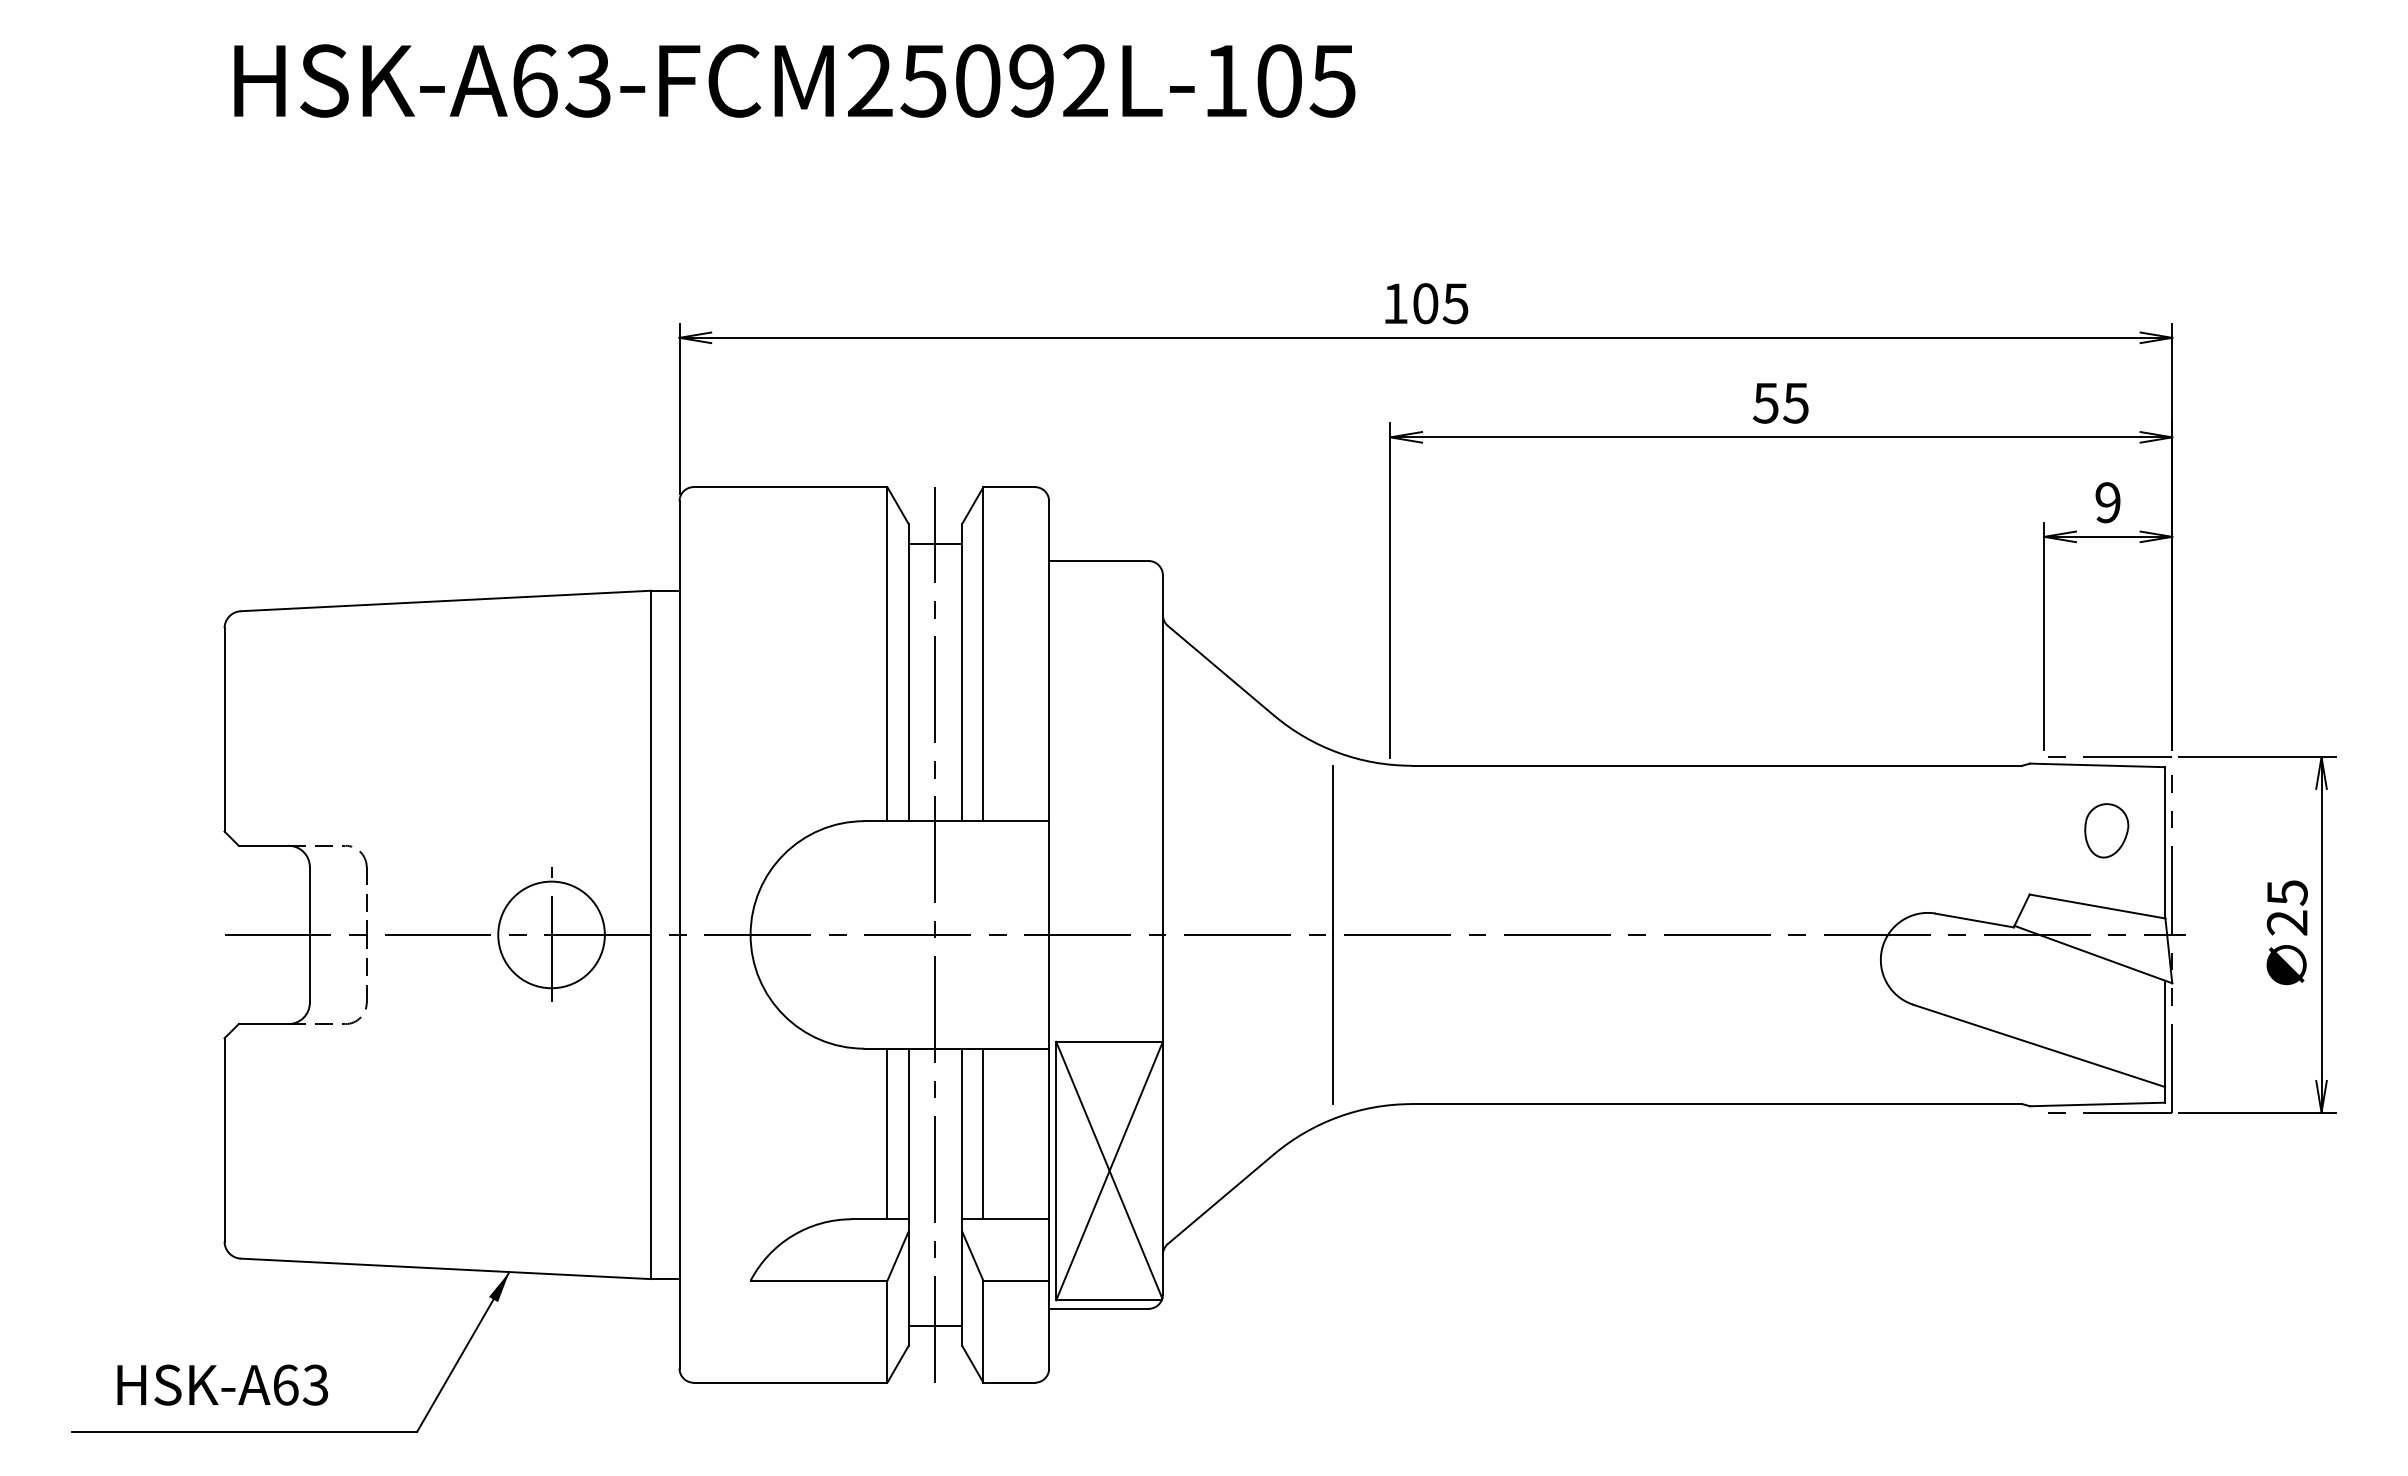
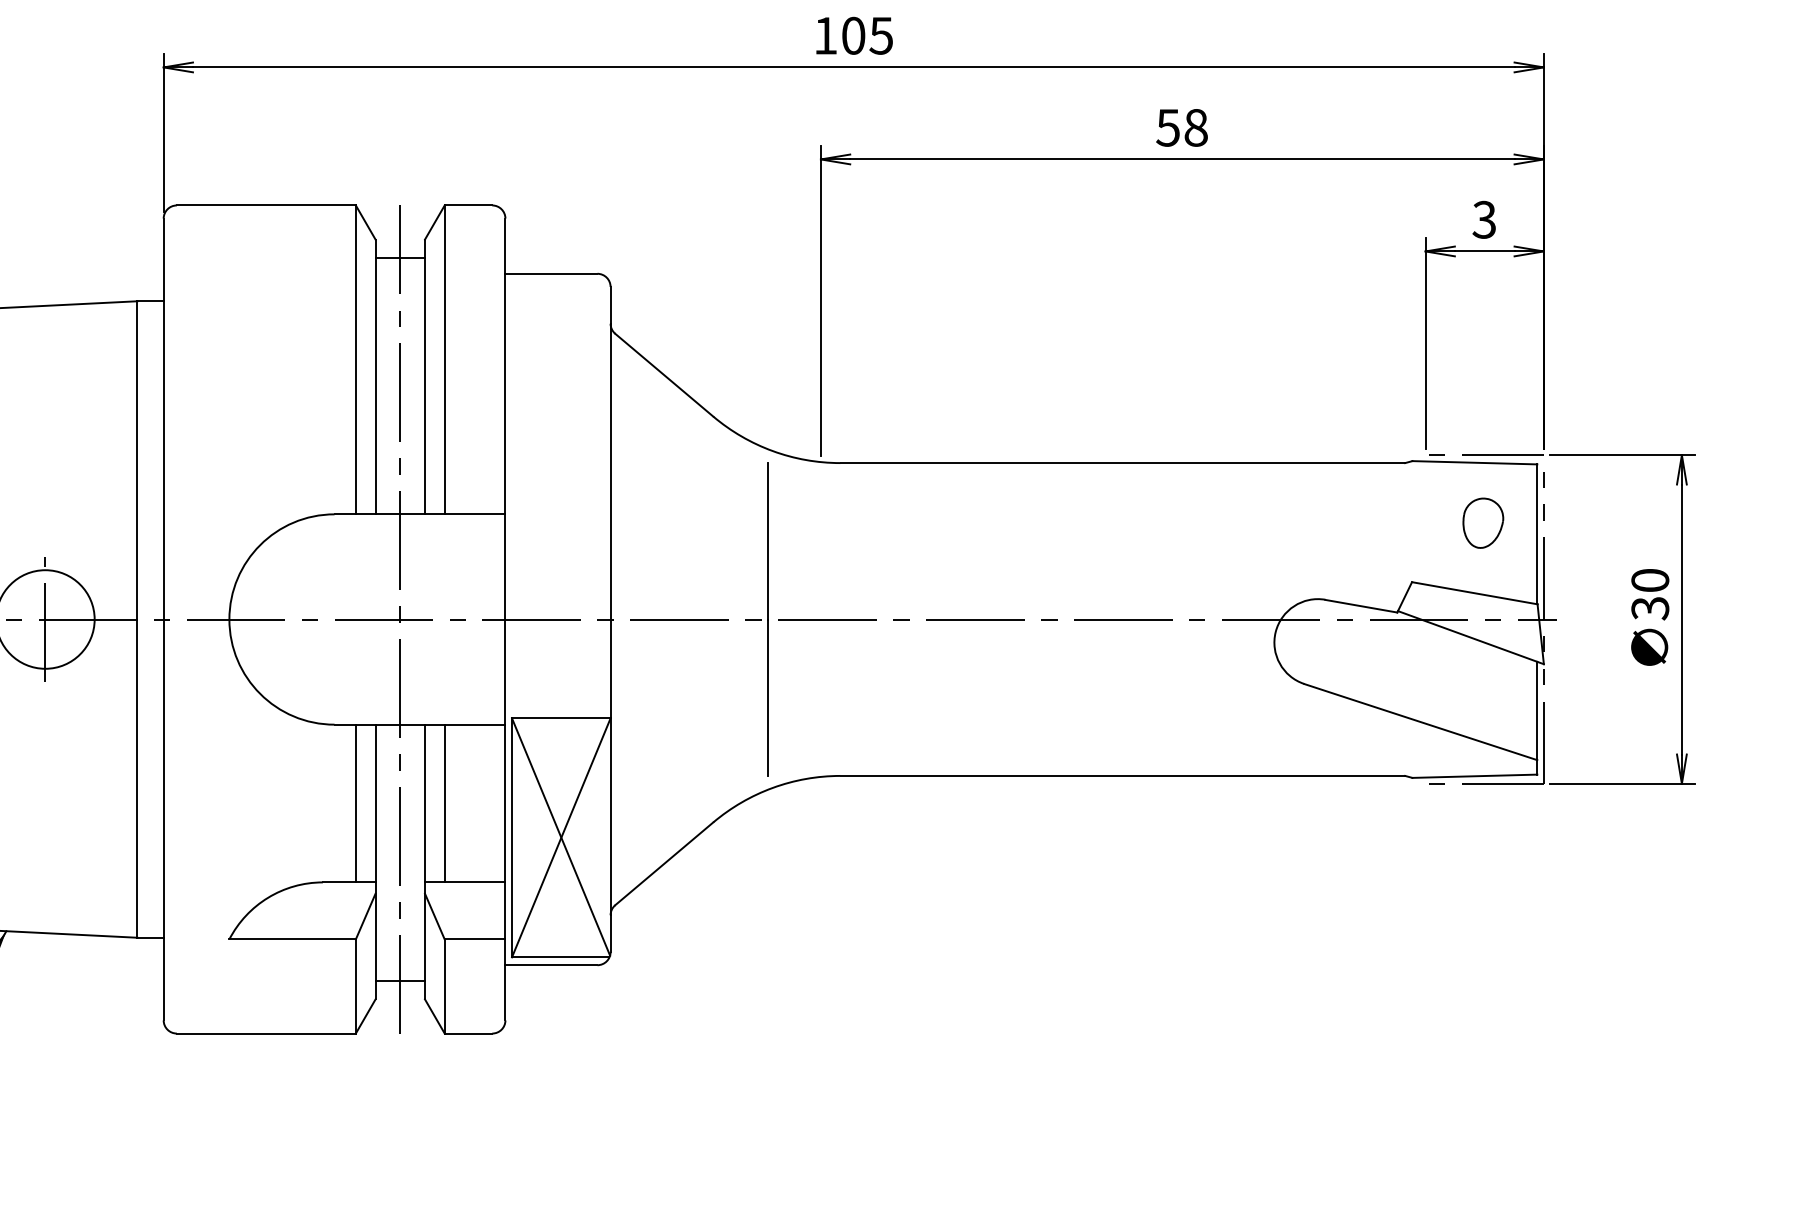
text: (1795, 402) -> (1195, 127), 55 -> 58
text: (2107, 502) -> (1483, 219), 9 -> 3
text: (2286, 908) -> (1649, 595), 25 -> 30

